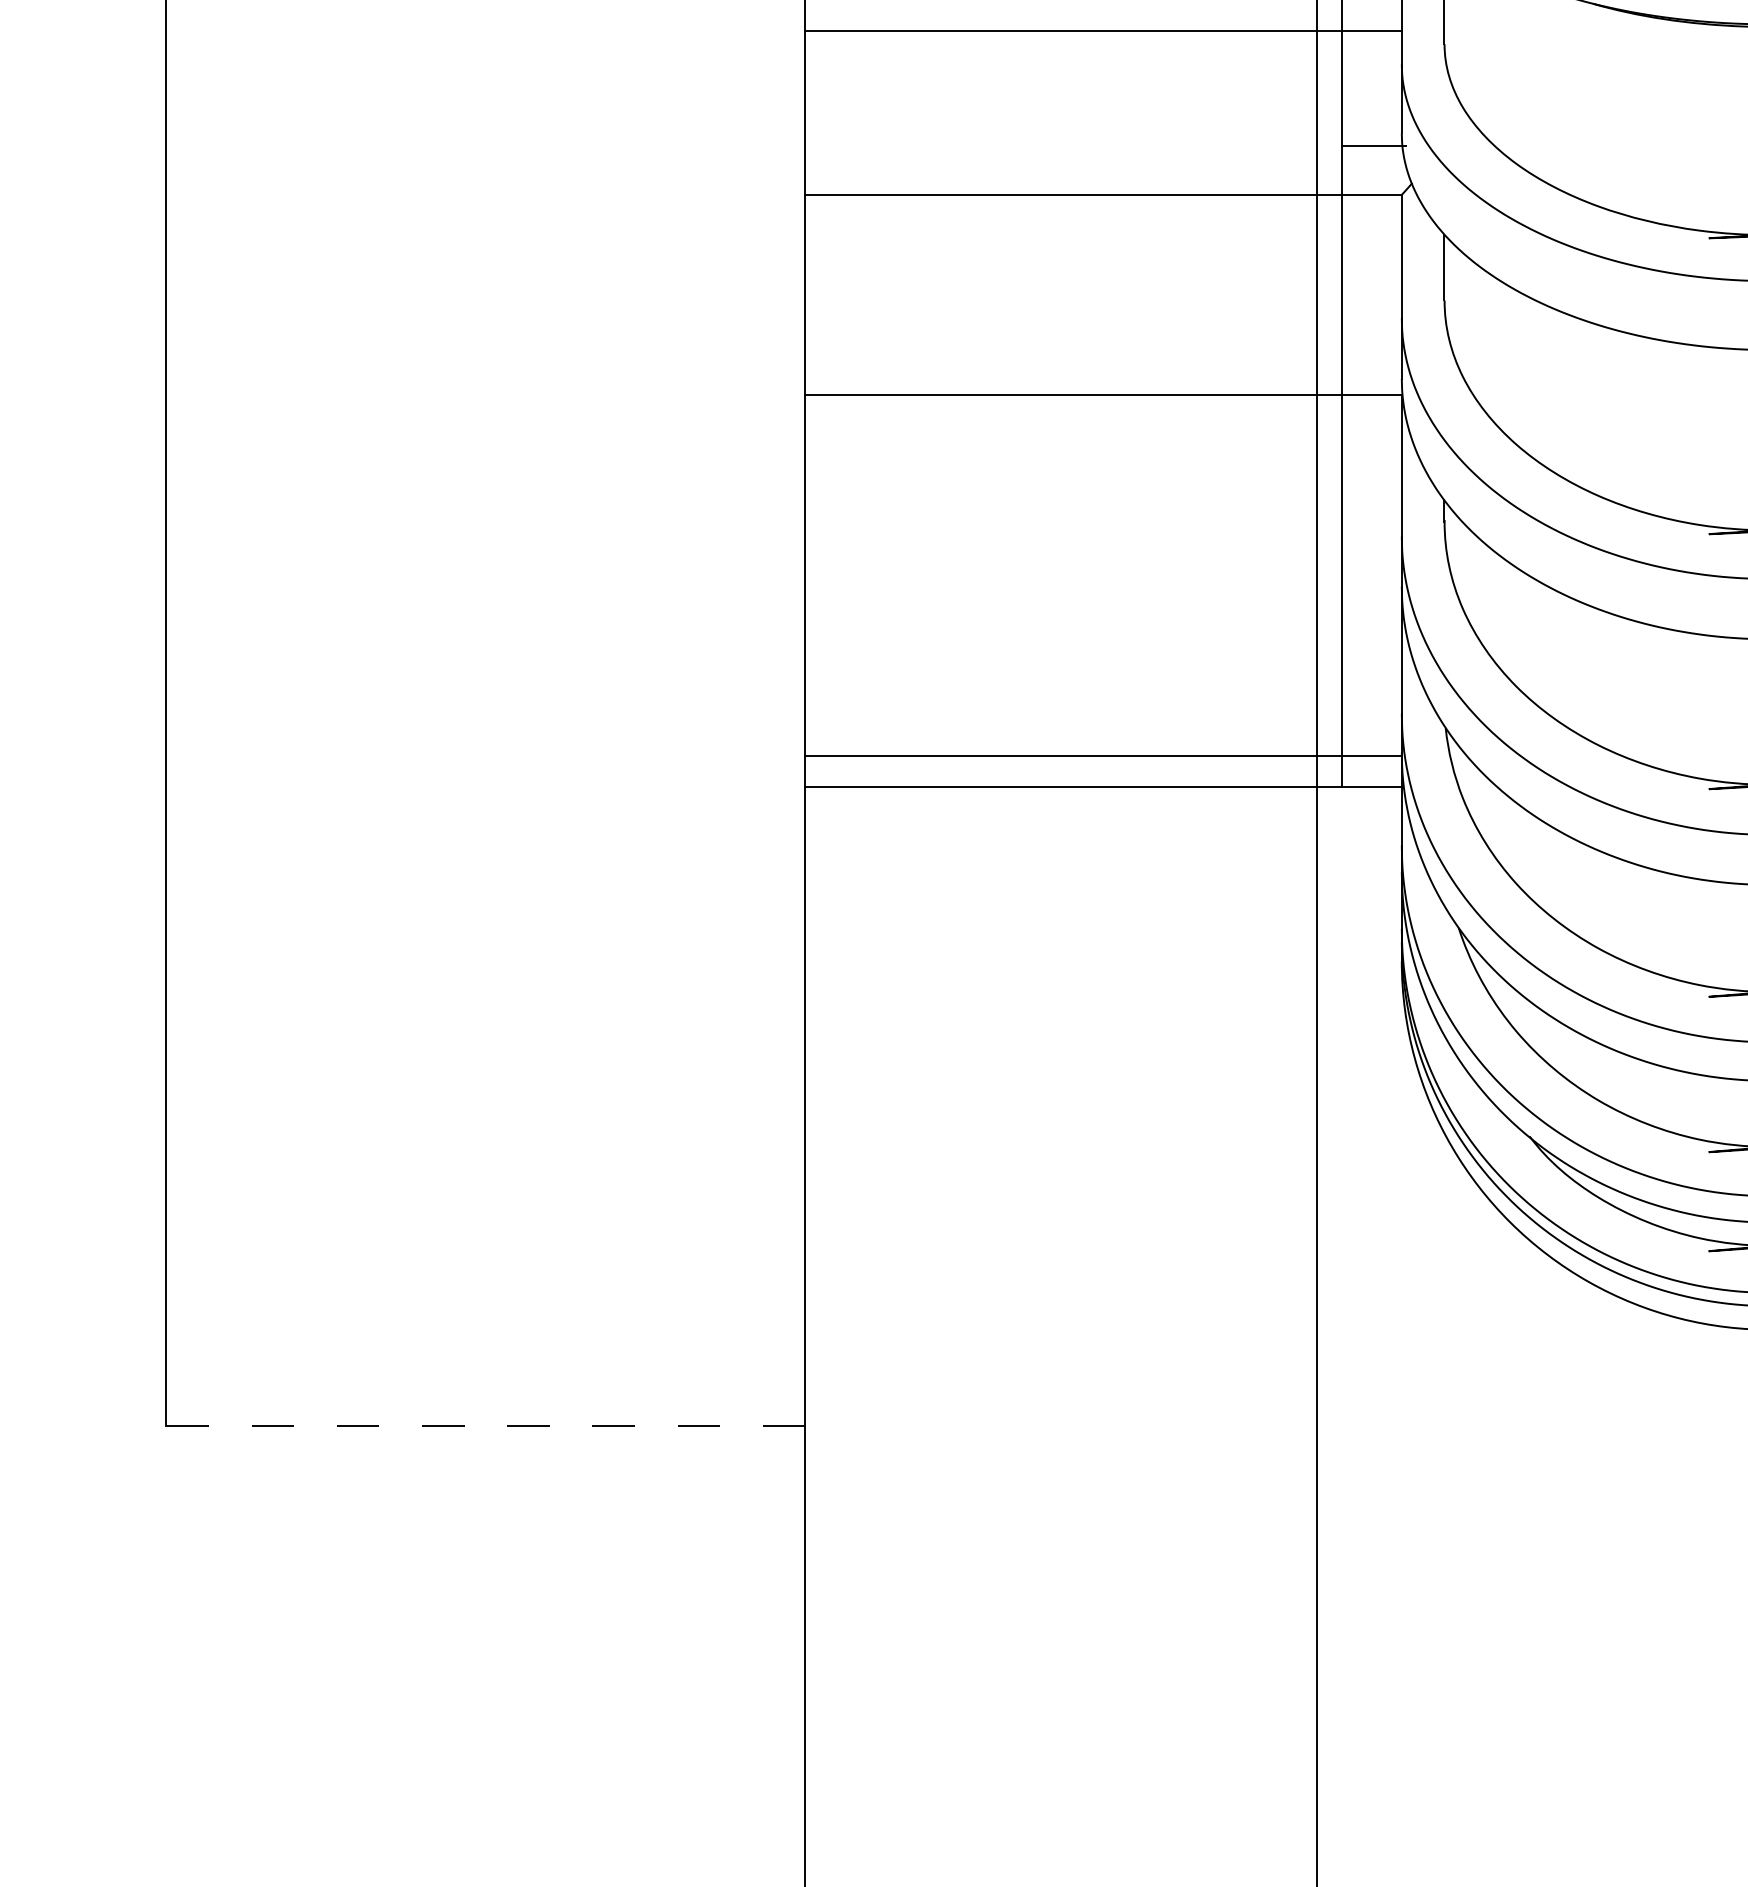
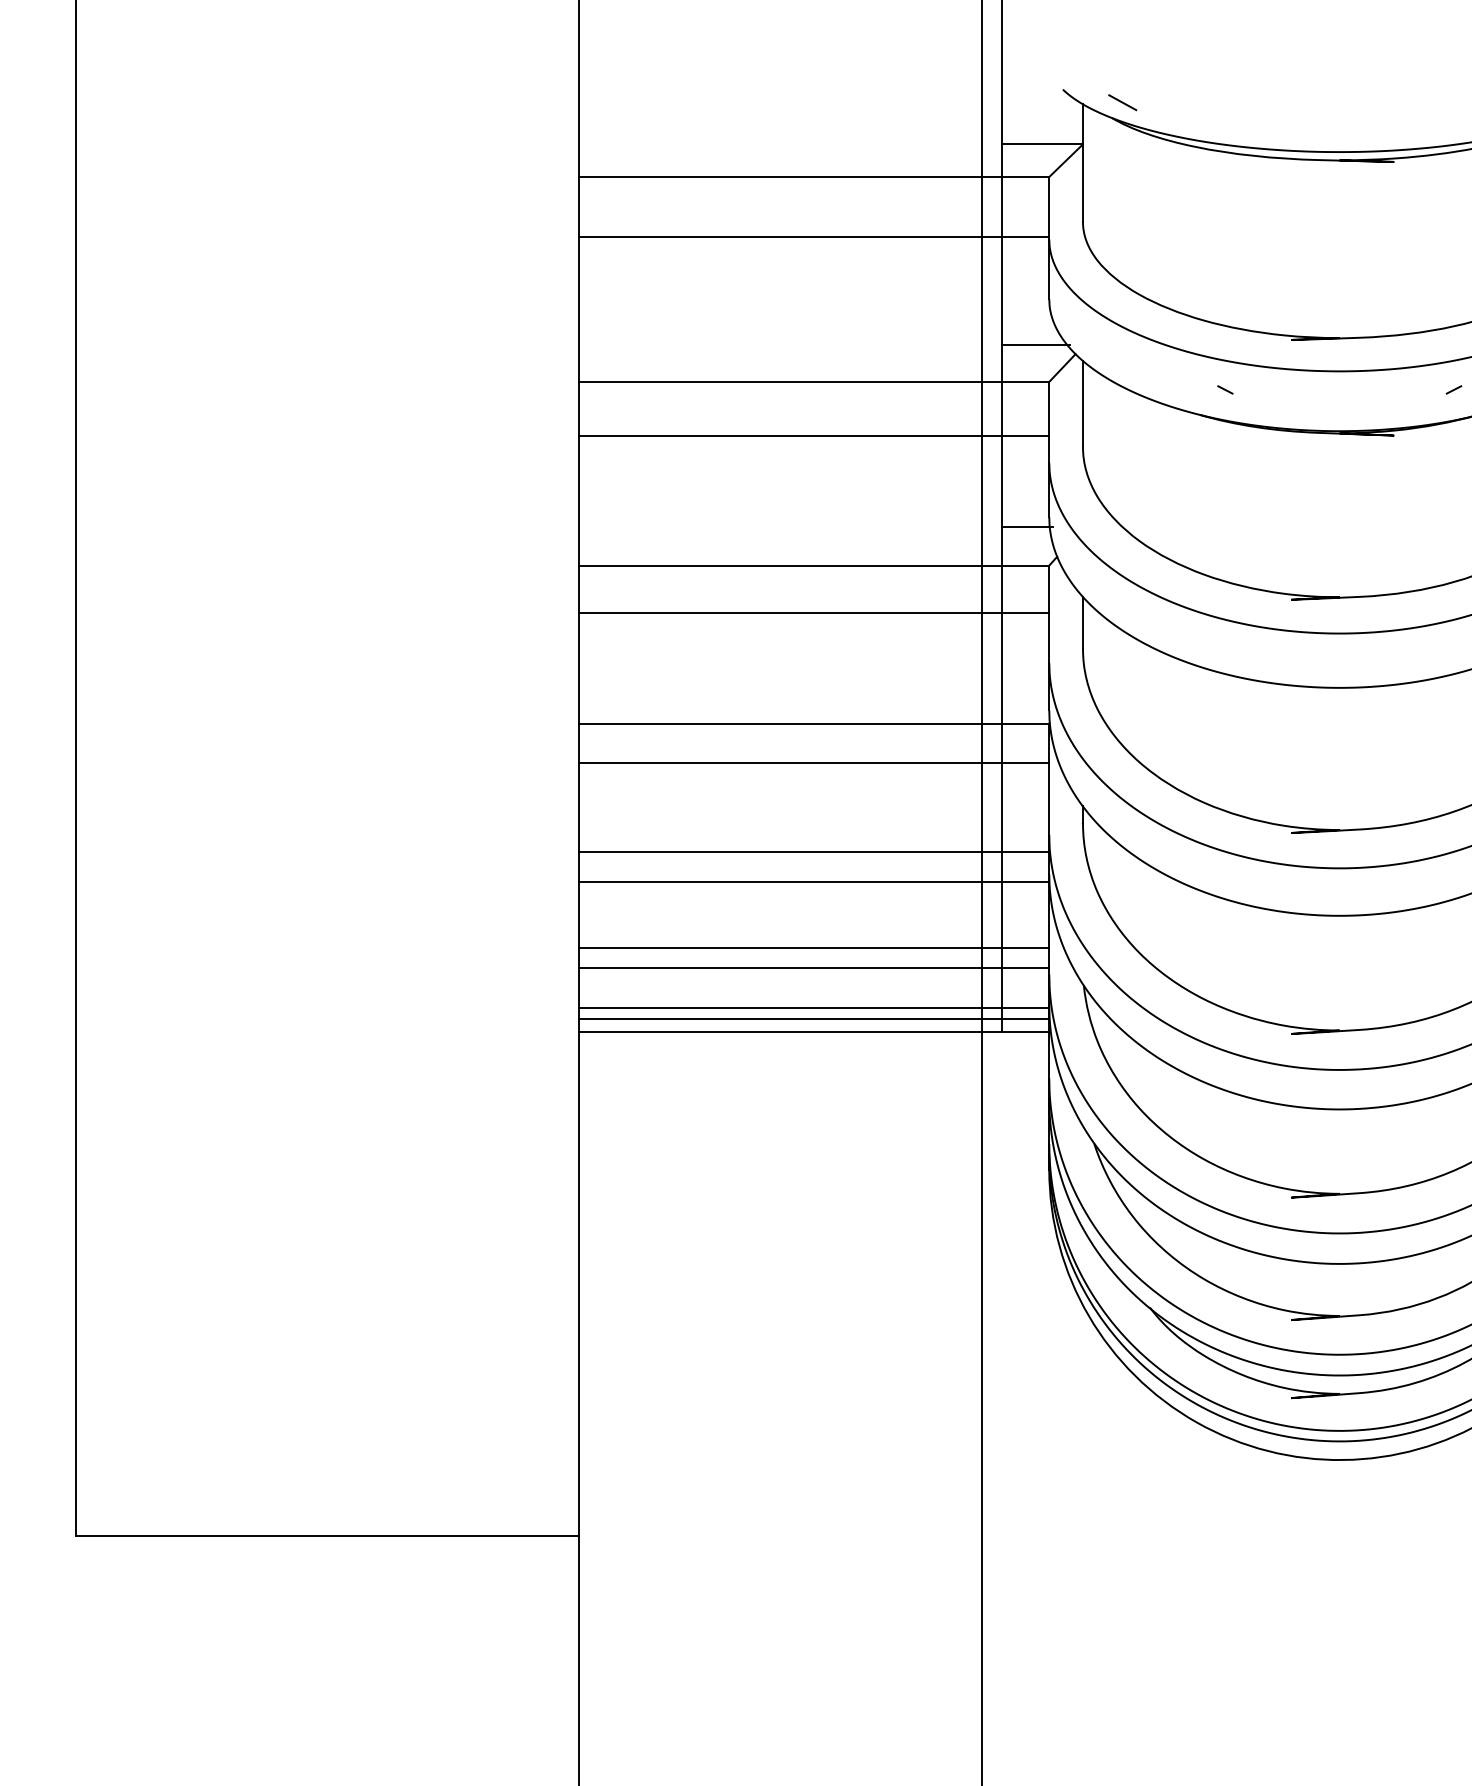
line: (1103, 255) -> (814, 613), added
line: (1103, 446) -> (814, 763), added
line: (1103, 558) -> (814, 852), added
line: (1103, 596) -> (814, 882), added
line: (1103, 679) -> (814, 947), added
line: (1103, 706) -> (814, 968), added
line: (1103, 769) -> (814, 1018), added
line: (486, 1425) -> (327, 1535), dashed -> solid

